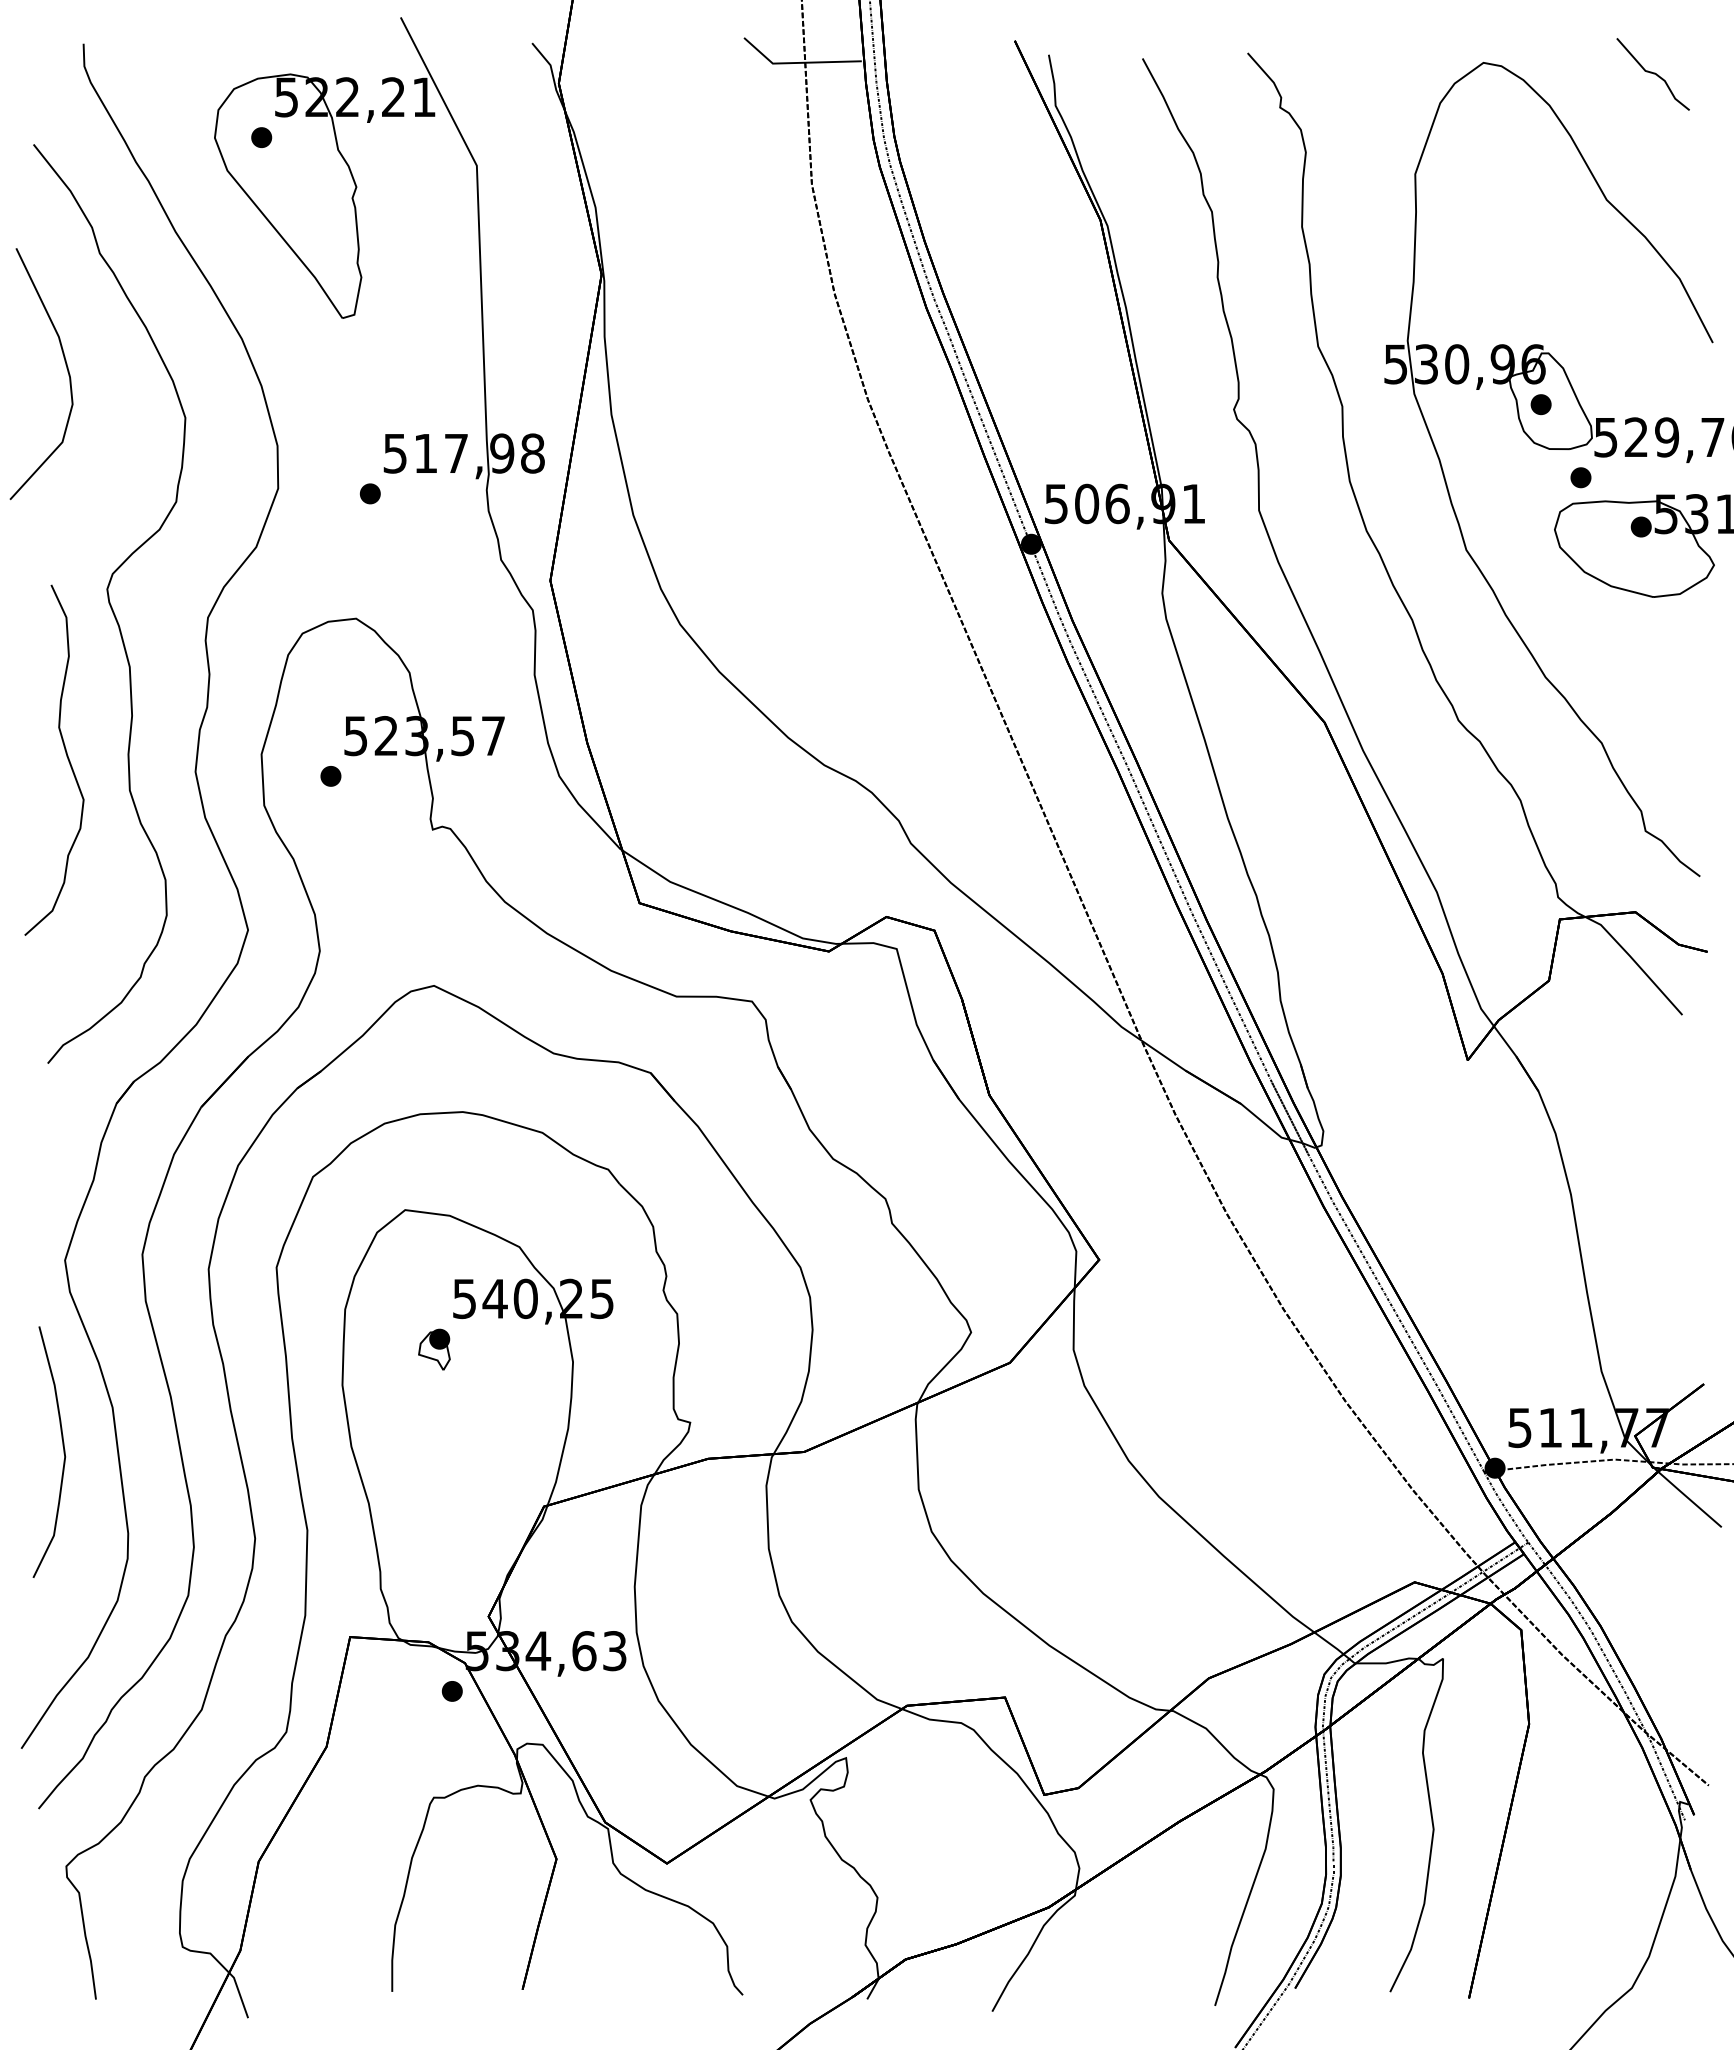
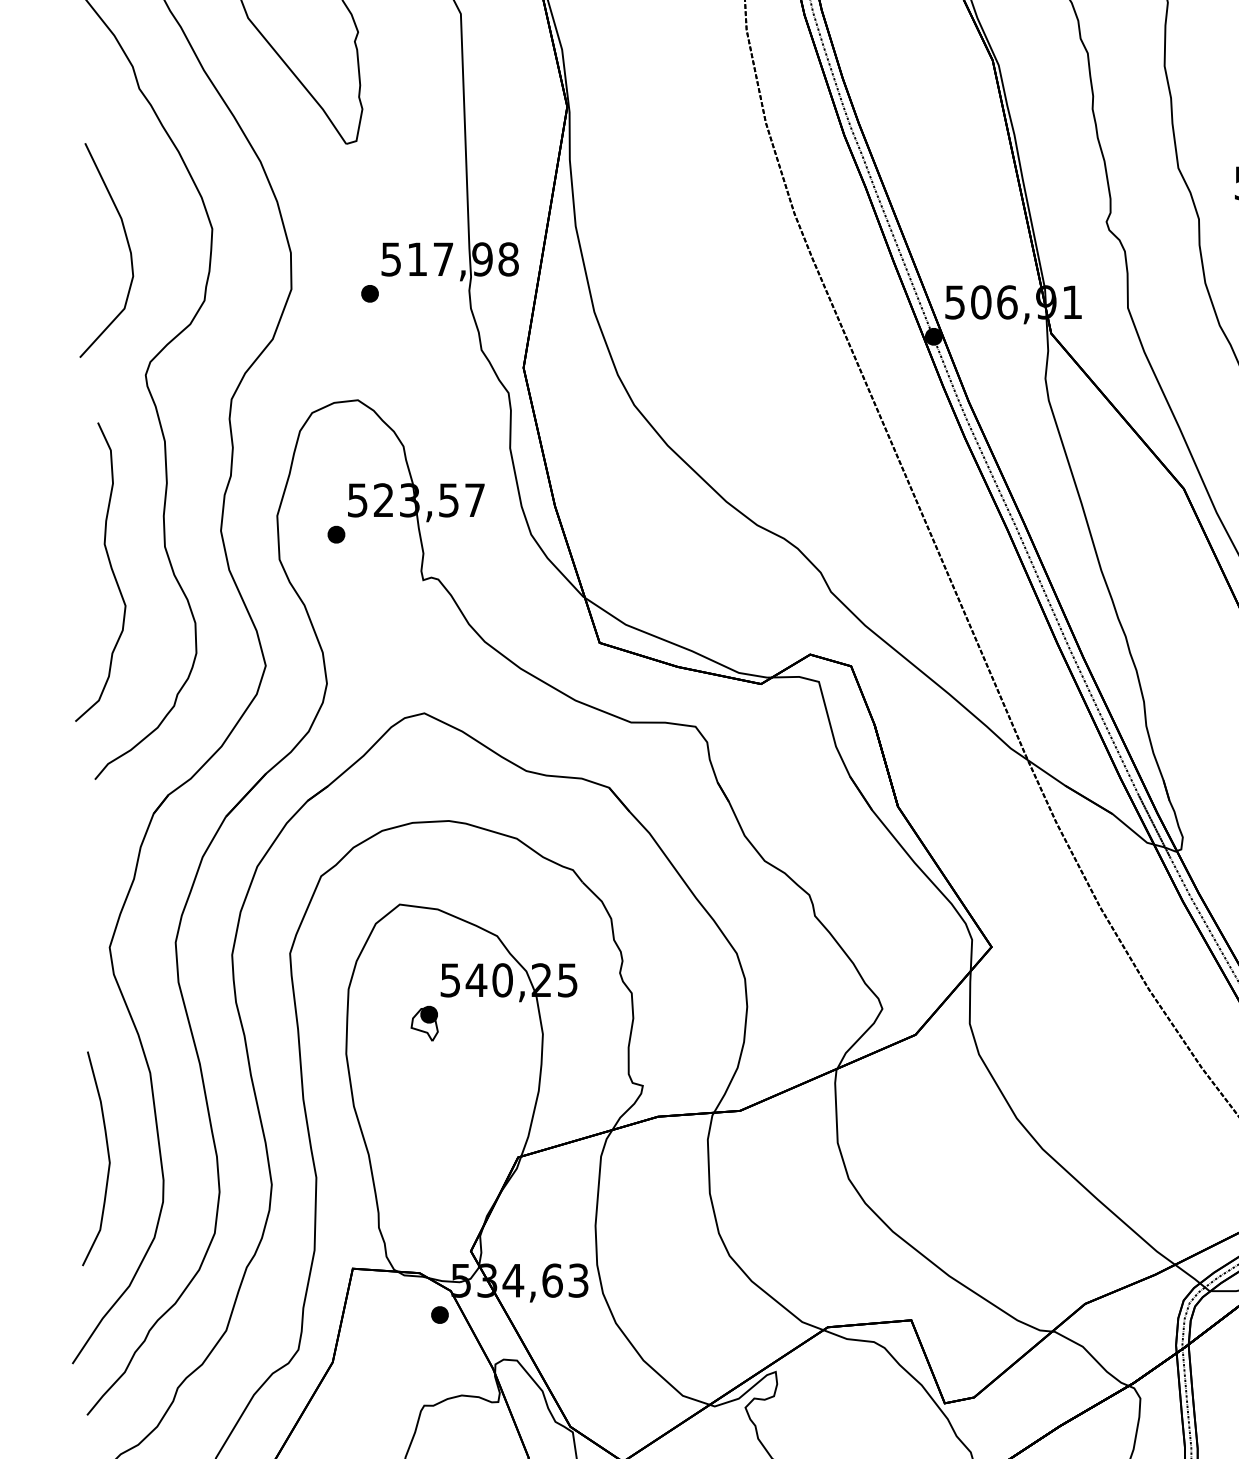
curve: (65, 365) -> (127, 243), moved
curve: (66, 756) -> (110, 568), moved
curve: (62, 1446) -> (107, 1153), moved

